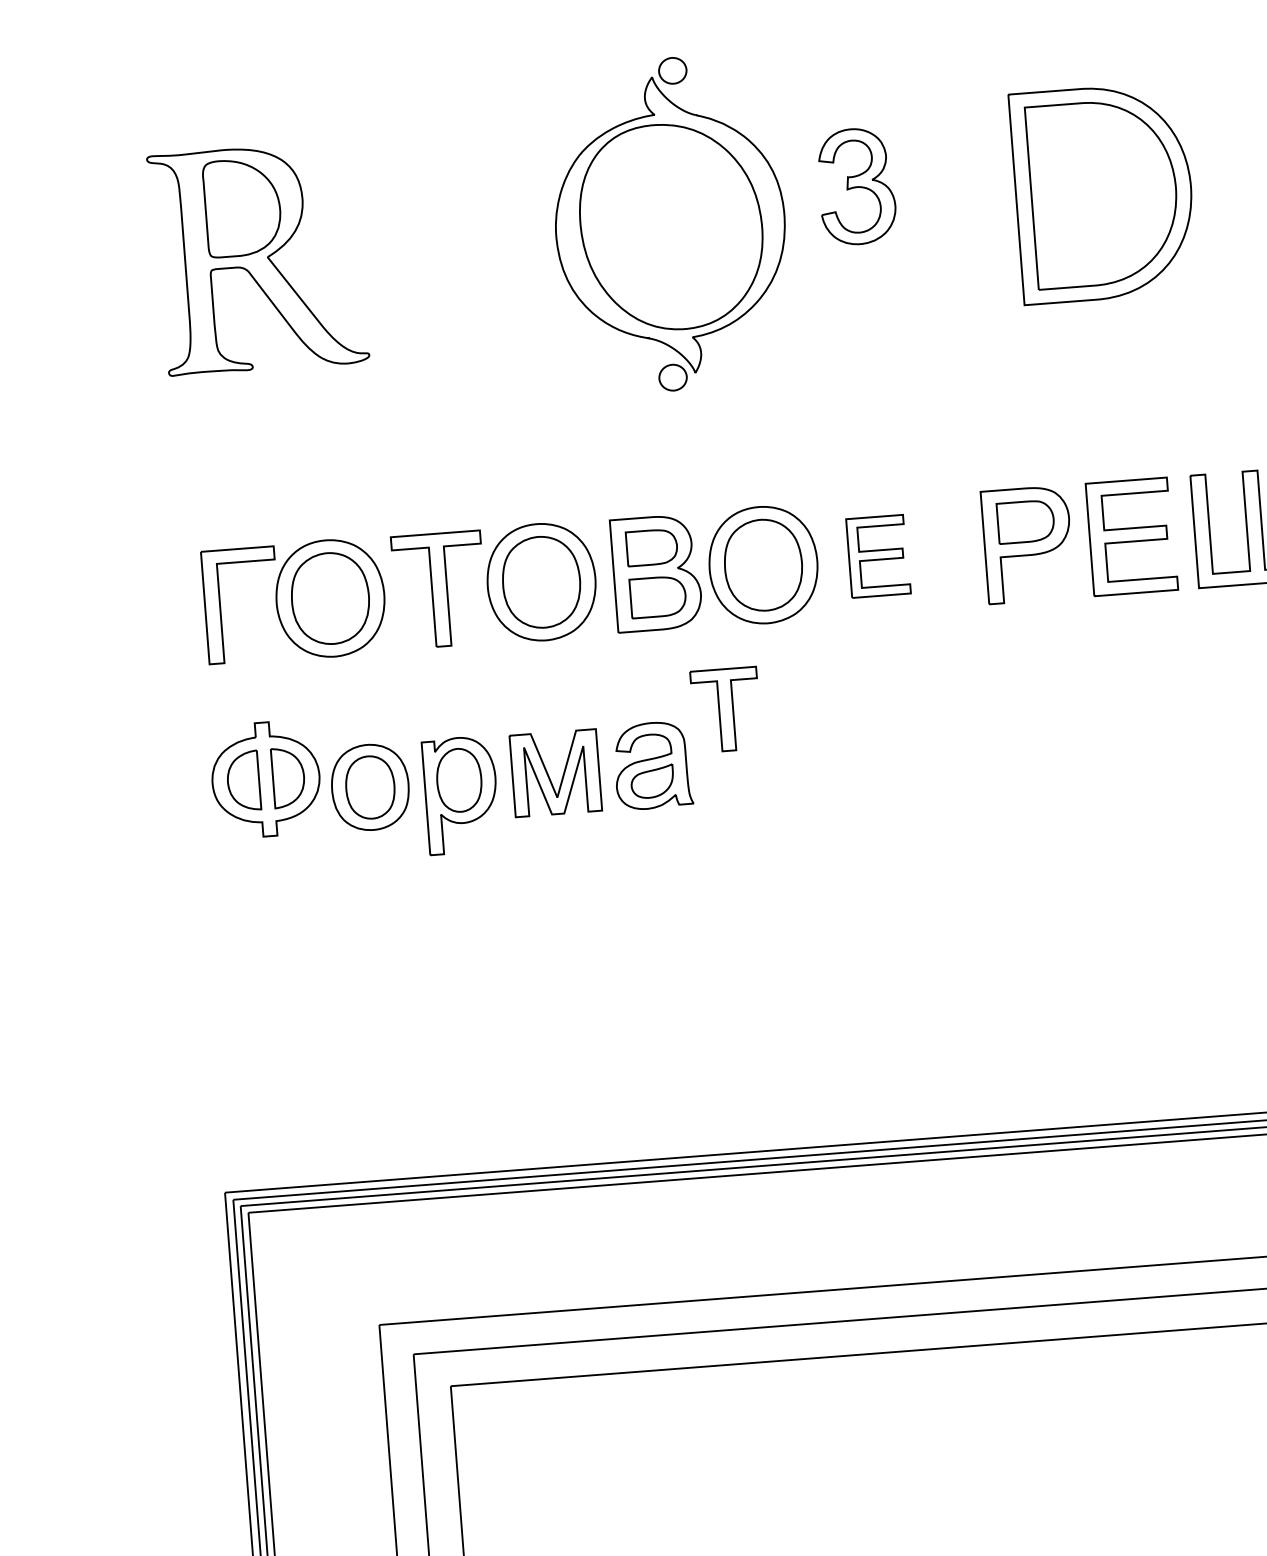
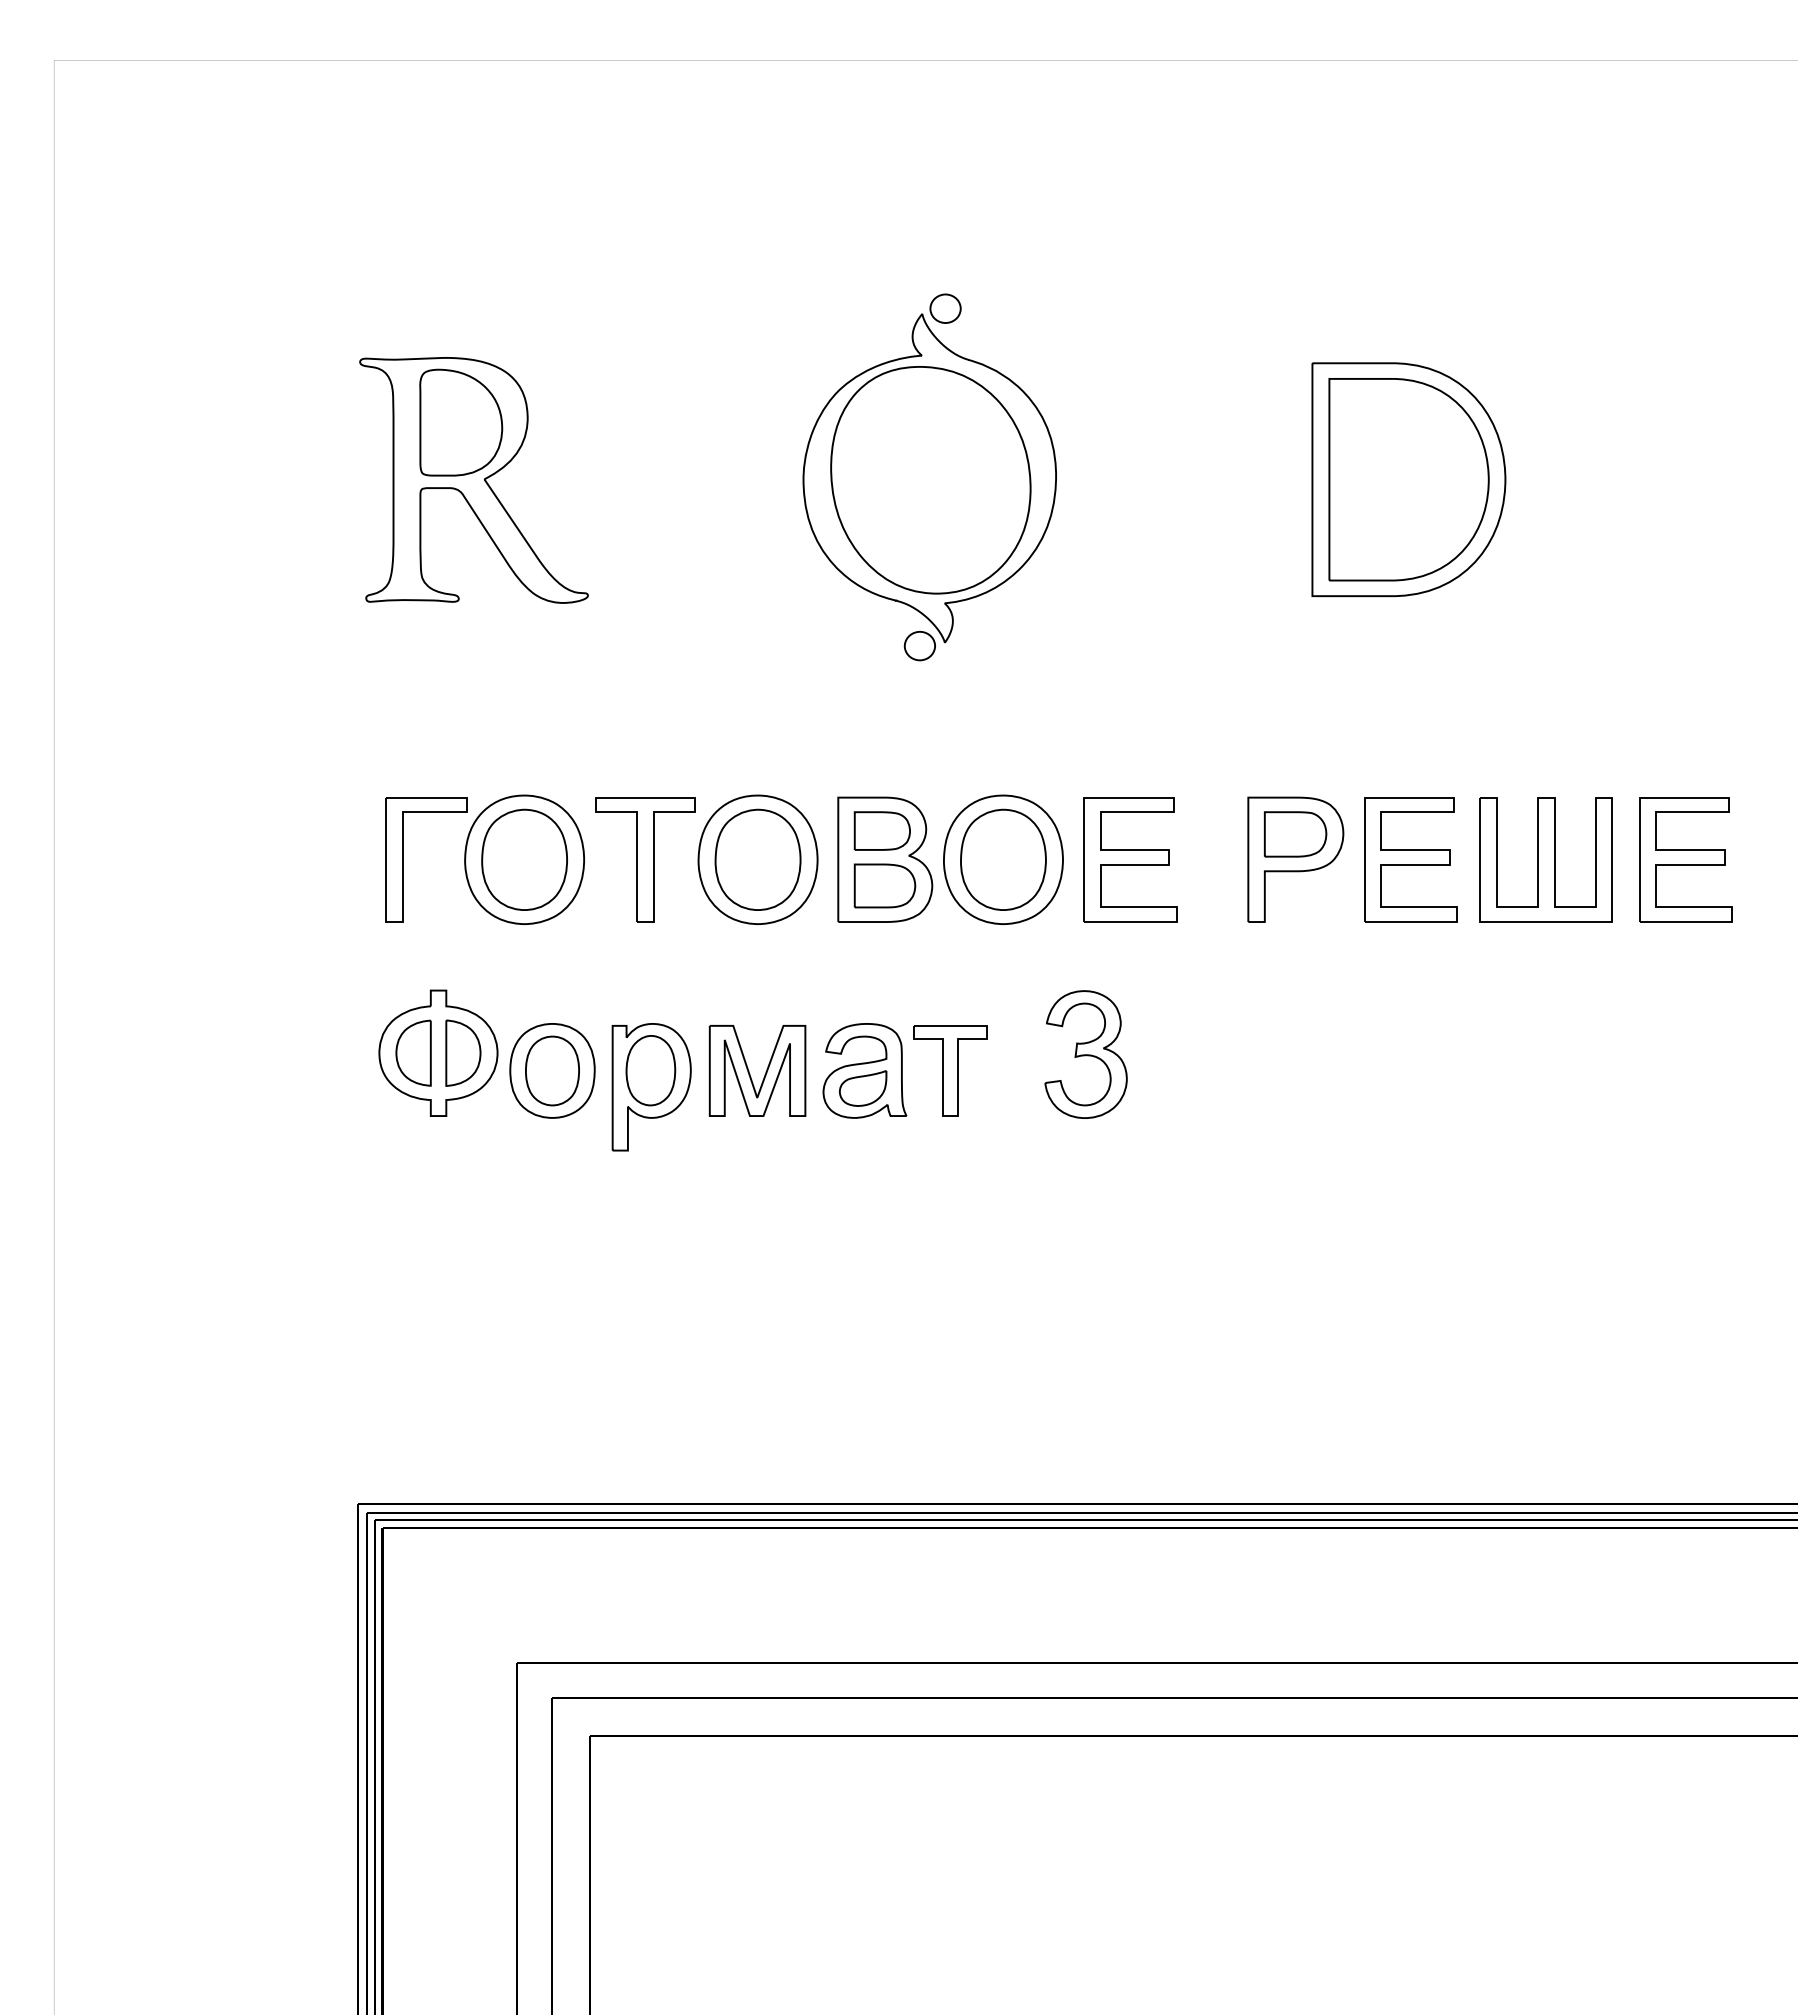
part: (856, 186) -> (1085, 1054), moved
part: (878, 556) -> (1130, 859), size x1.43
part: (726, 709) -> (950, 1070), moved

